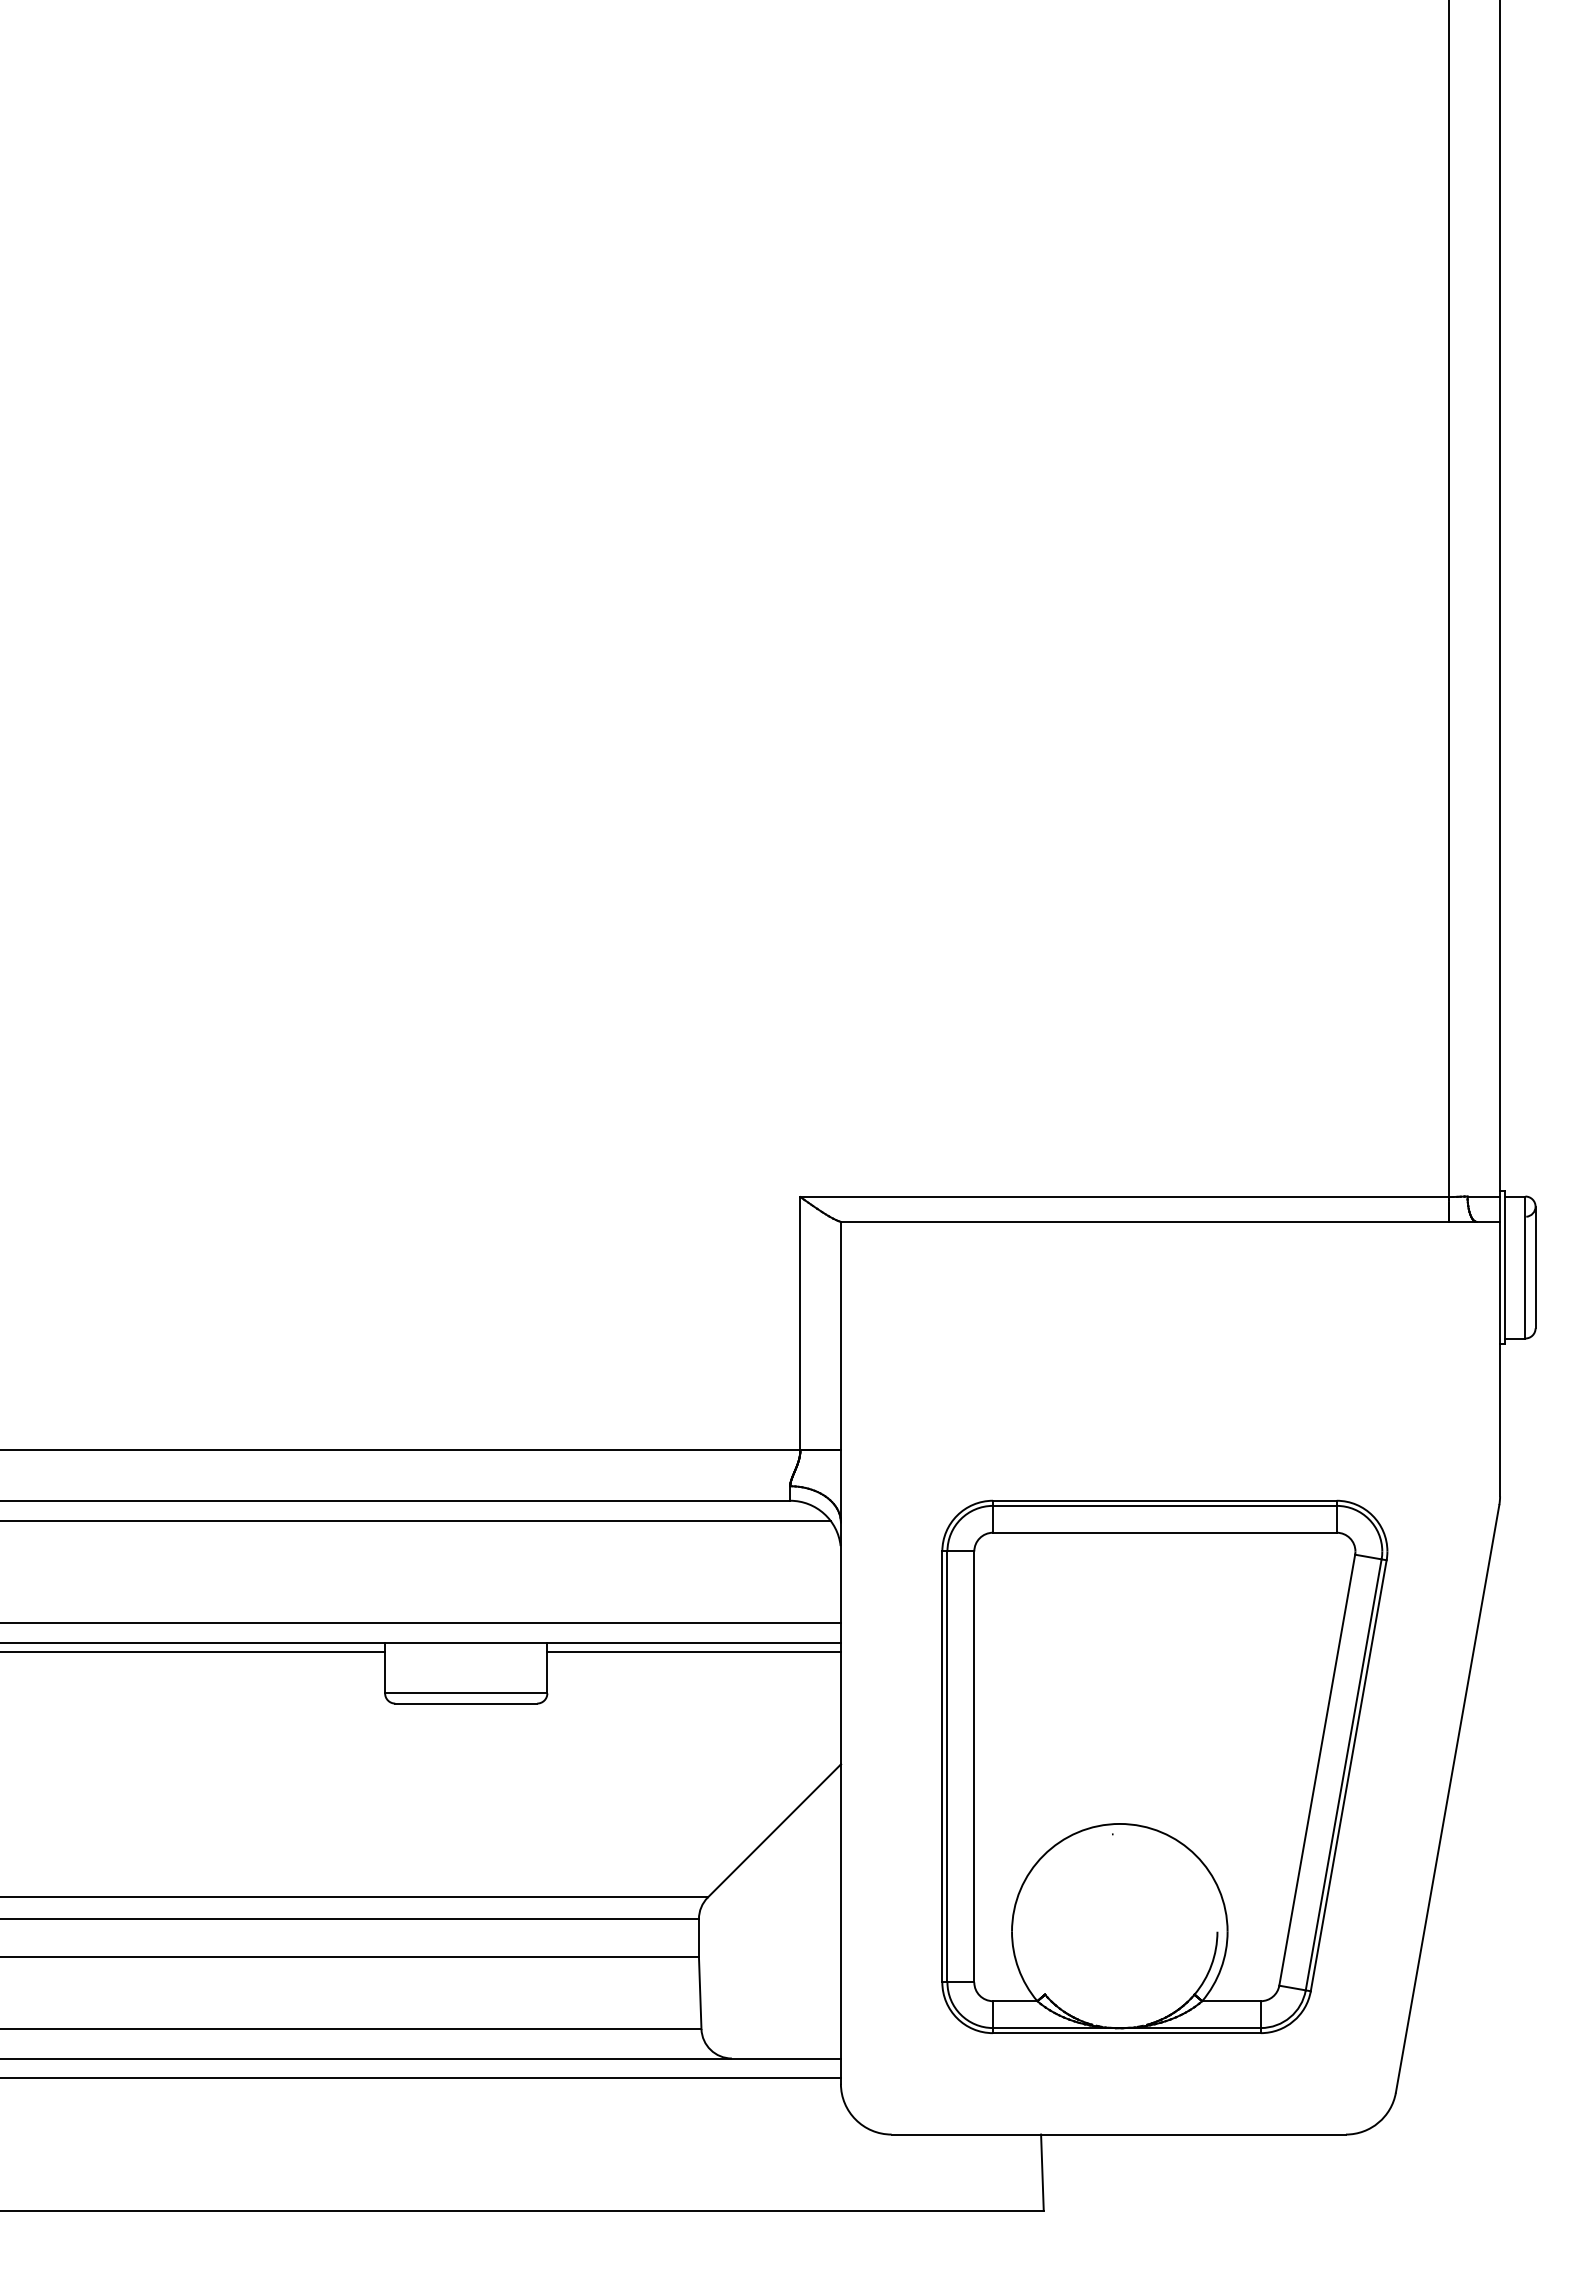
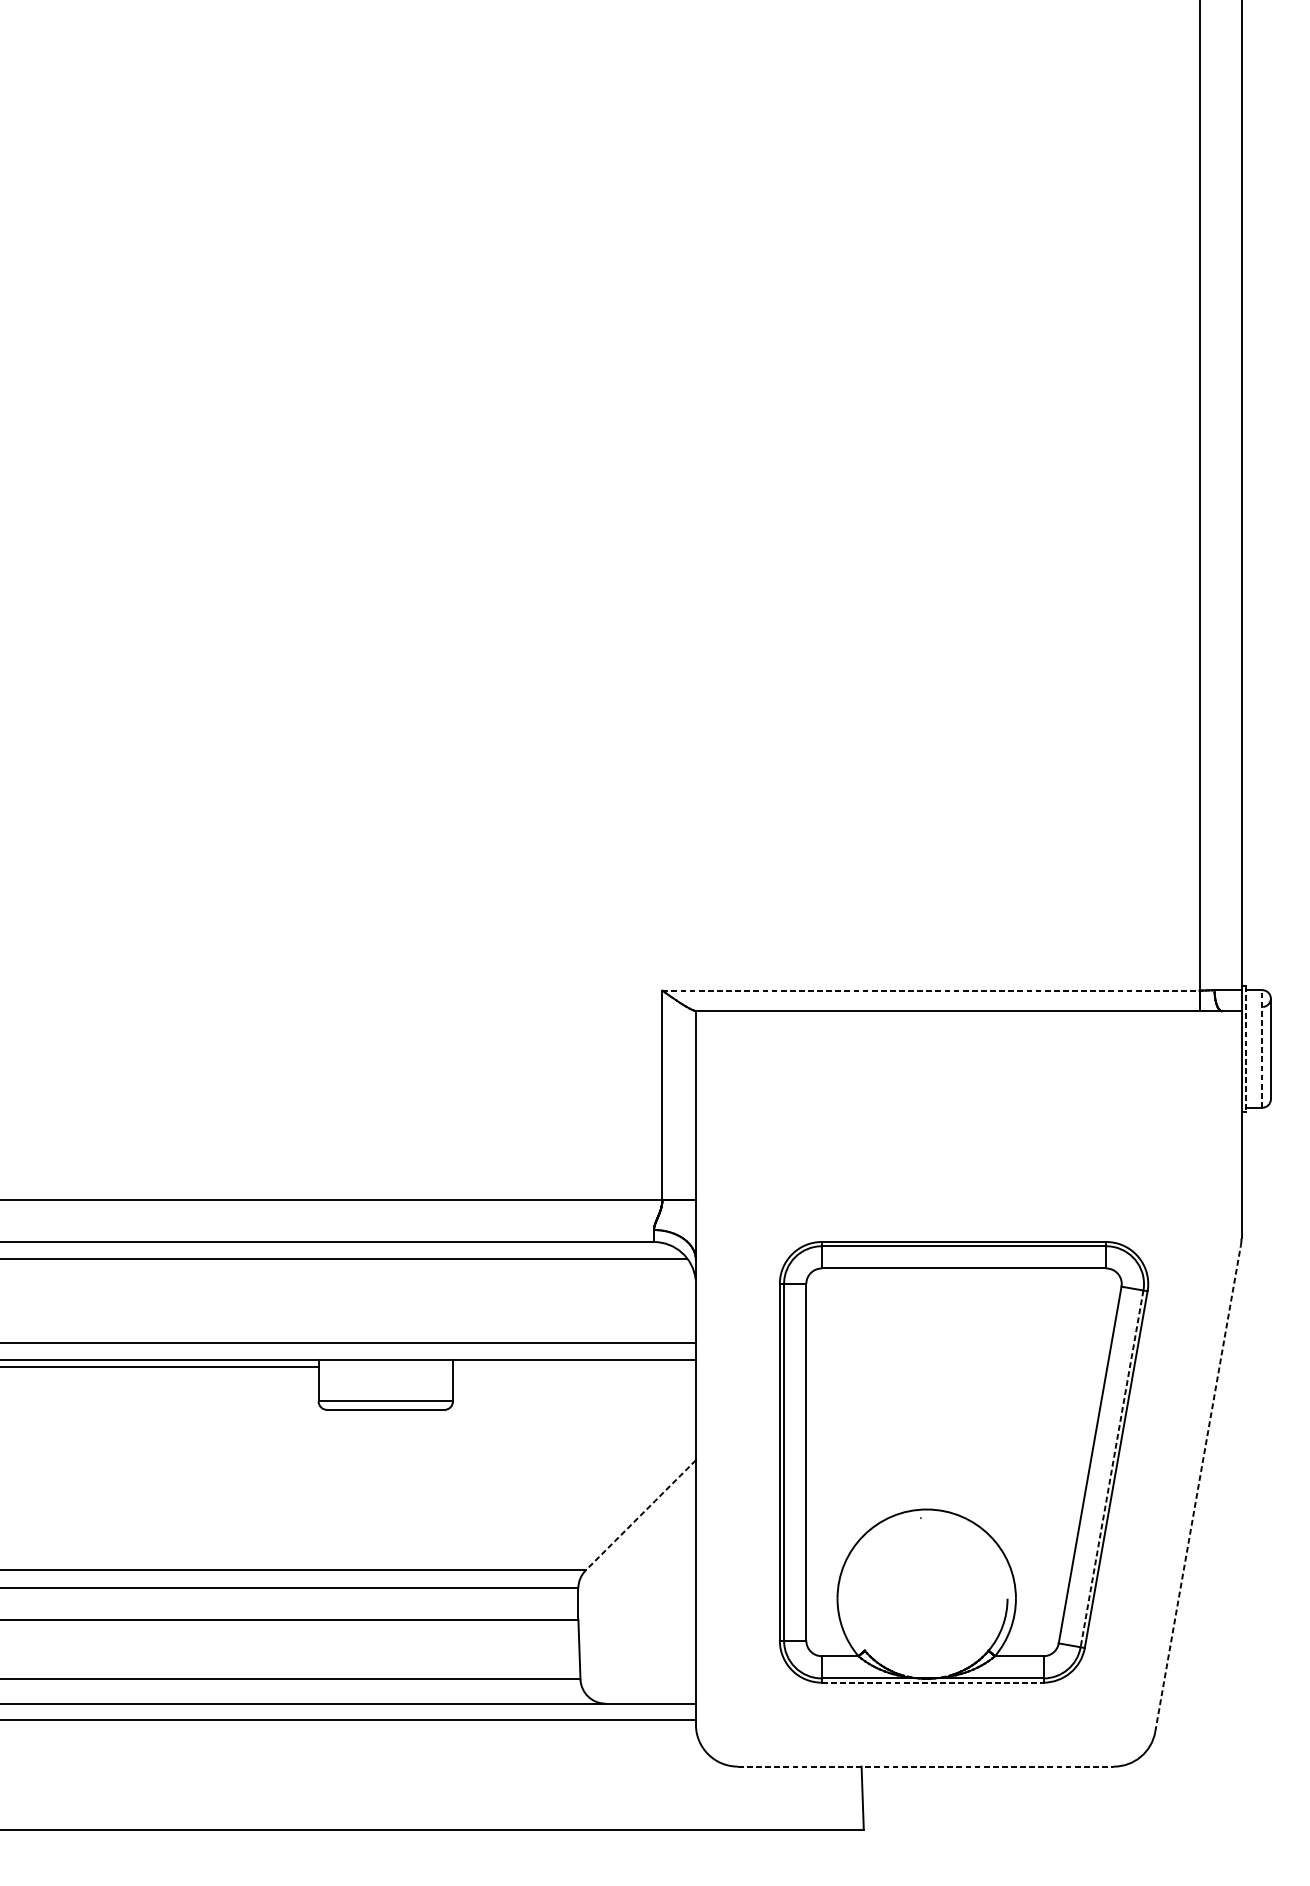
line: (1124, 1197) -> (930, 991), solid -> dashed
line: (1525, 1267) -> (1262, 1048), solid -> dashed
line: (1505, 1268) -> (1245, 1049), solid -> dashed
line: (693, 1651) -> (573, 1366), removed
line: (1343, 1774) -> (1111, 1468), solid -> dashed
line: (1447, 1798) -> (1197, 1488), solid -> dashed
line: (774, 1831) -> (640, 1515), solid -> dashed
line: (1126, 2033) -> (932, 1682), solid -> dashed
line: (1119, 2134) -> (926, 1766), solid -> dashed

